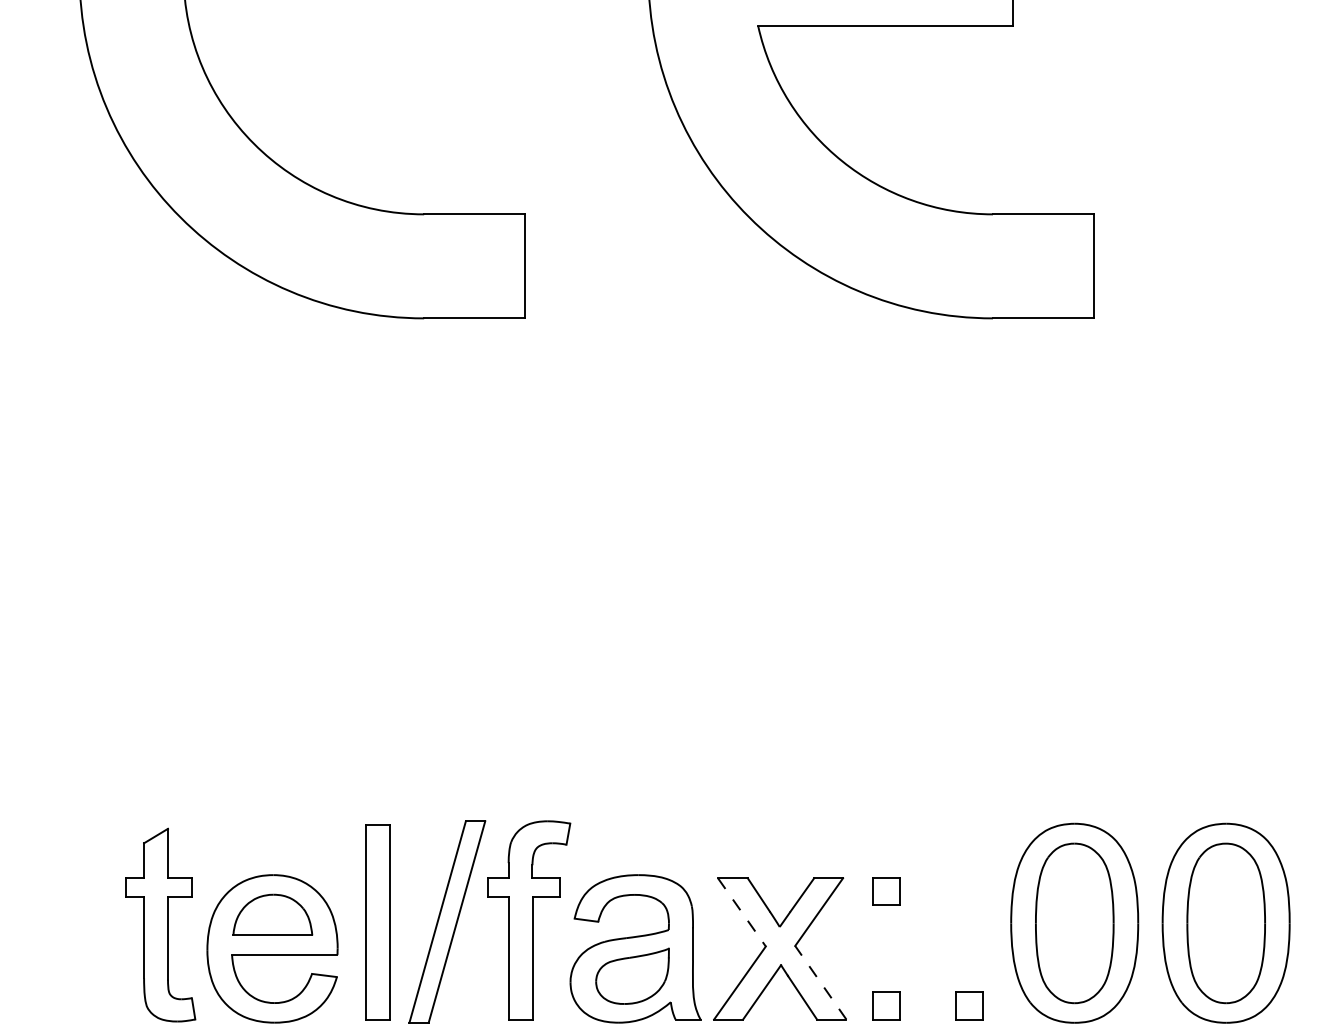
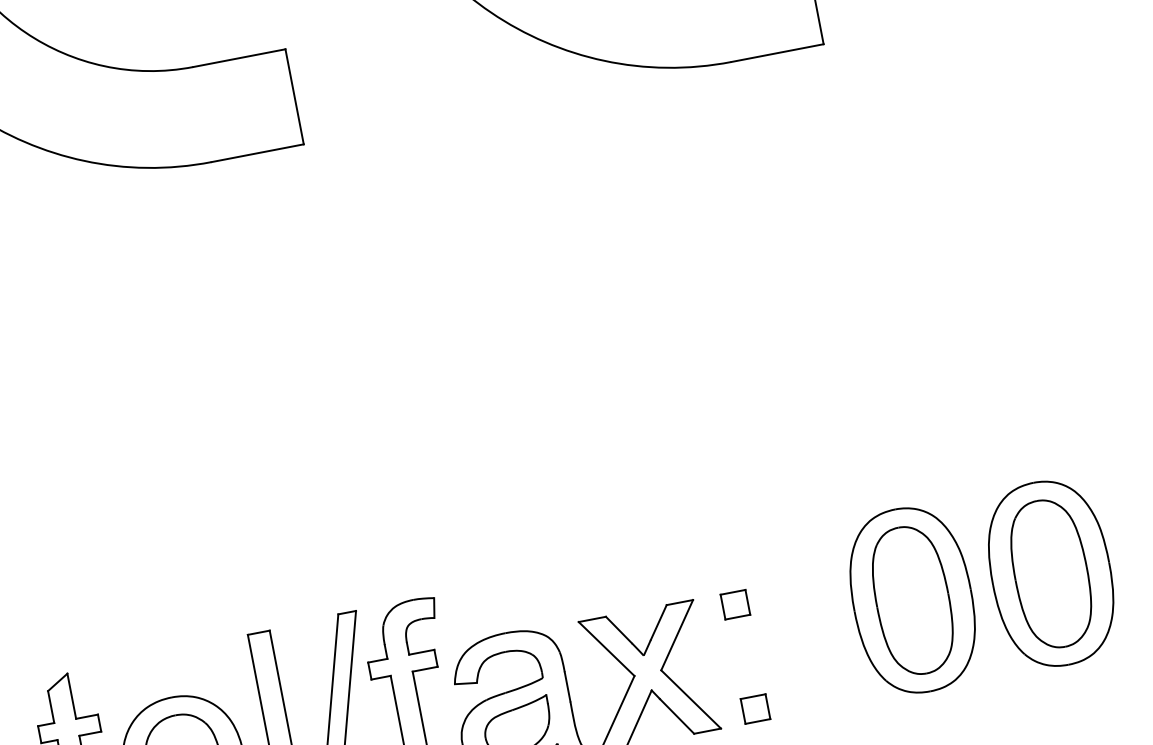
line: (741, 912) -> (606, 649), dashed -> solid
line: (820, 982) -> (690, 699), dashed -> solid
part: (969, 1005) -> (831, 694), removed

